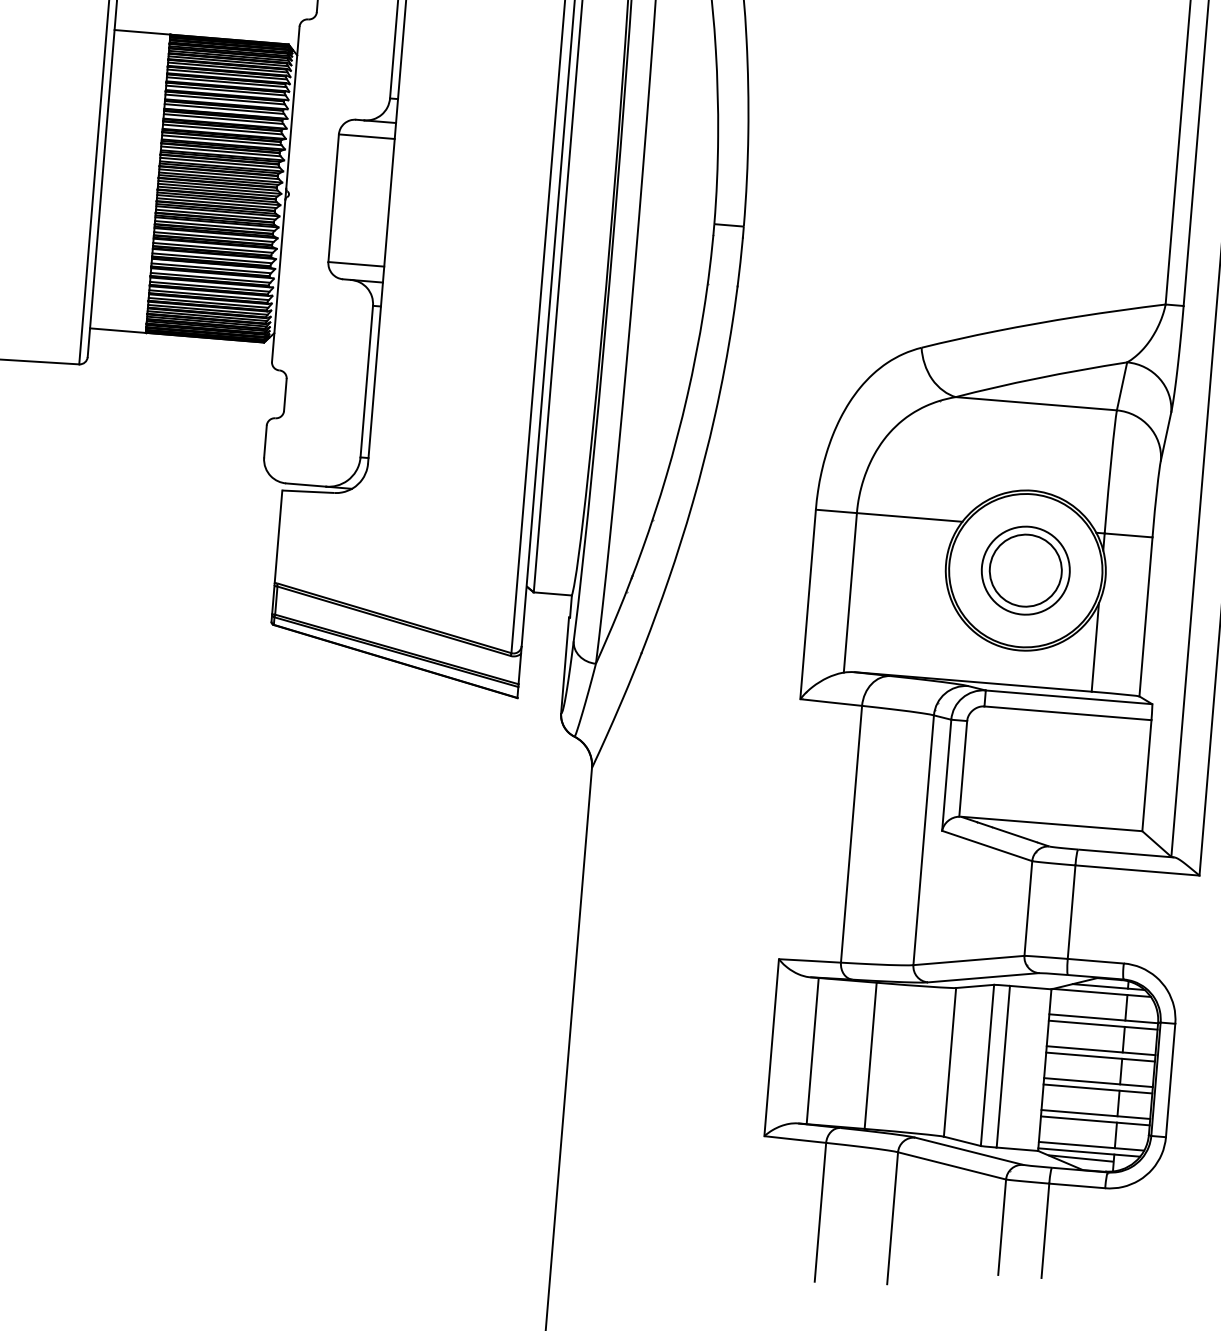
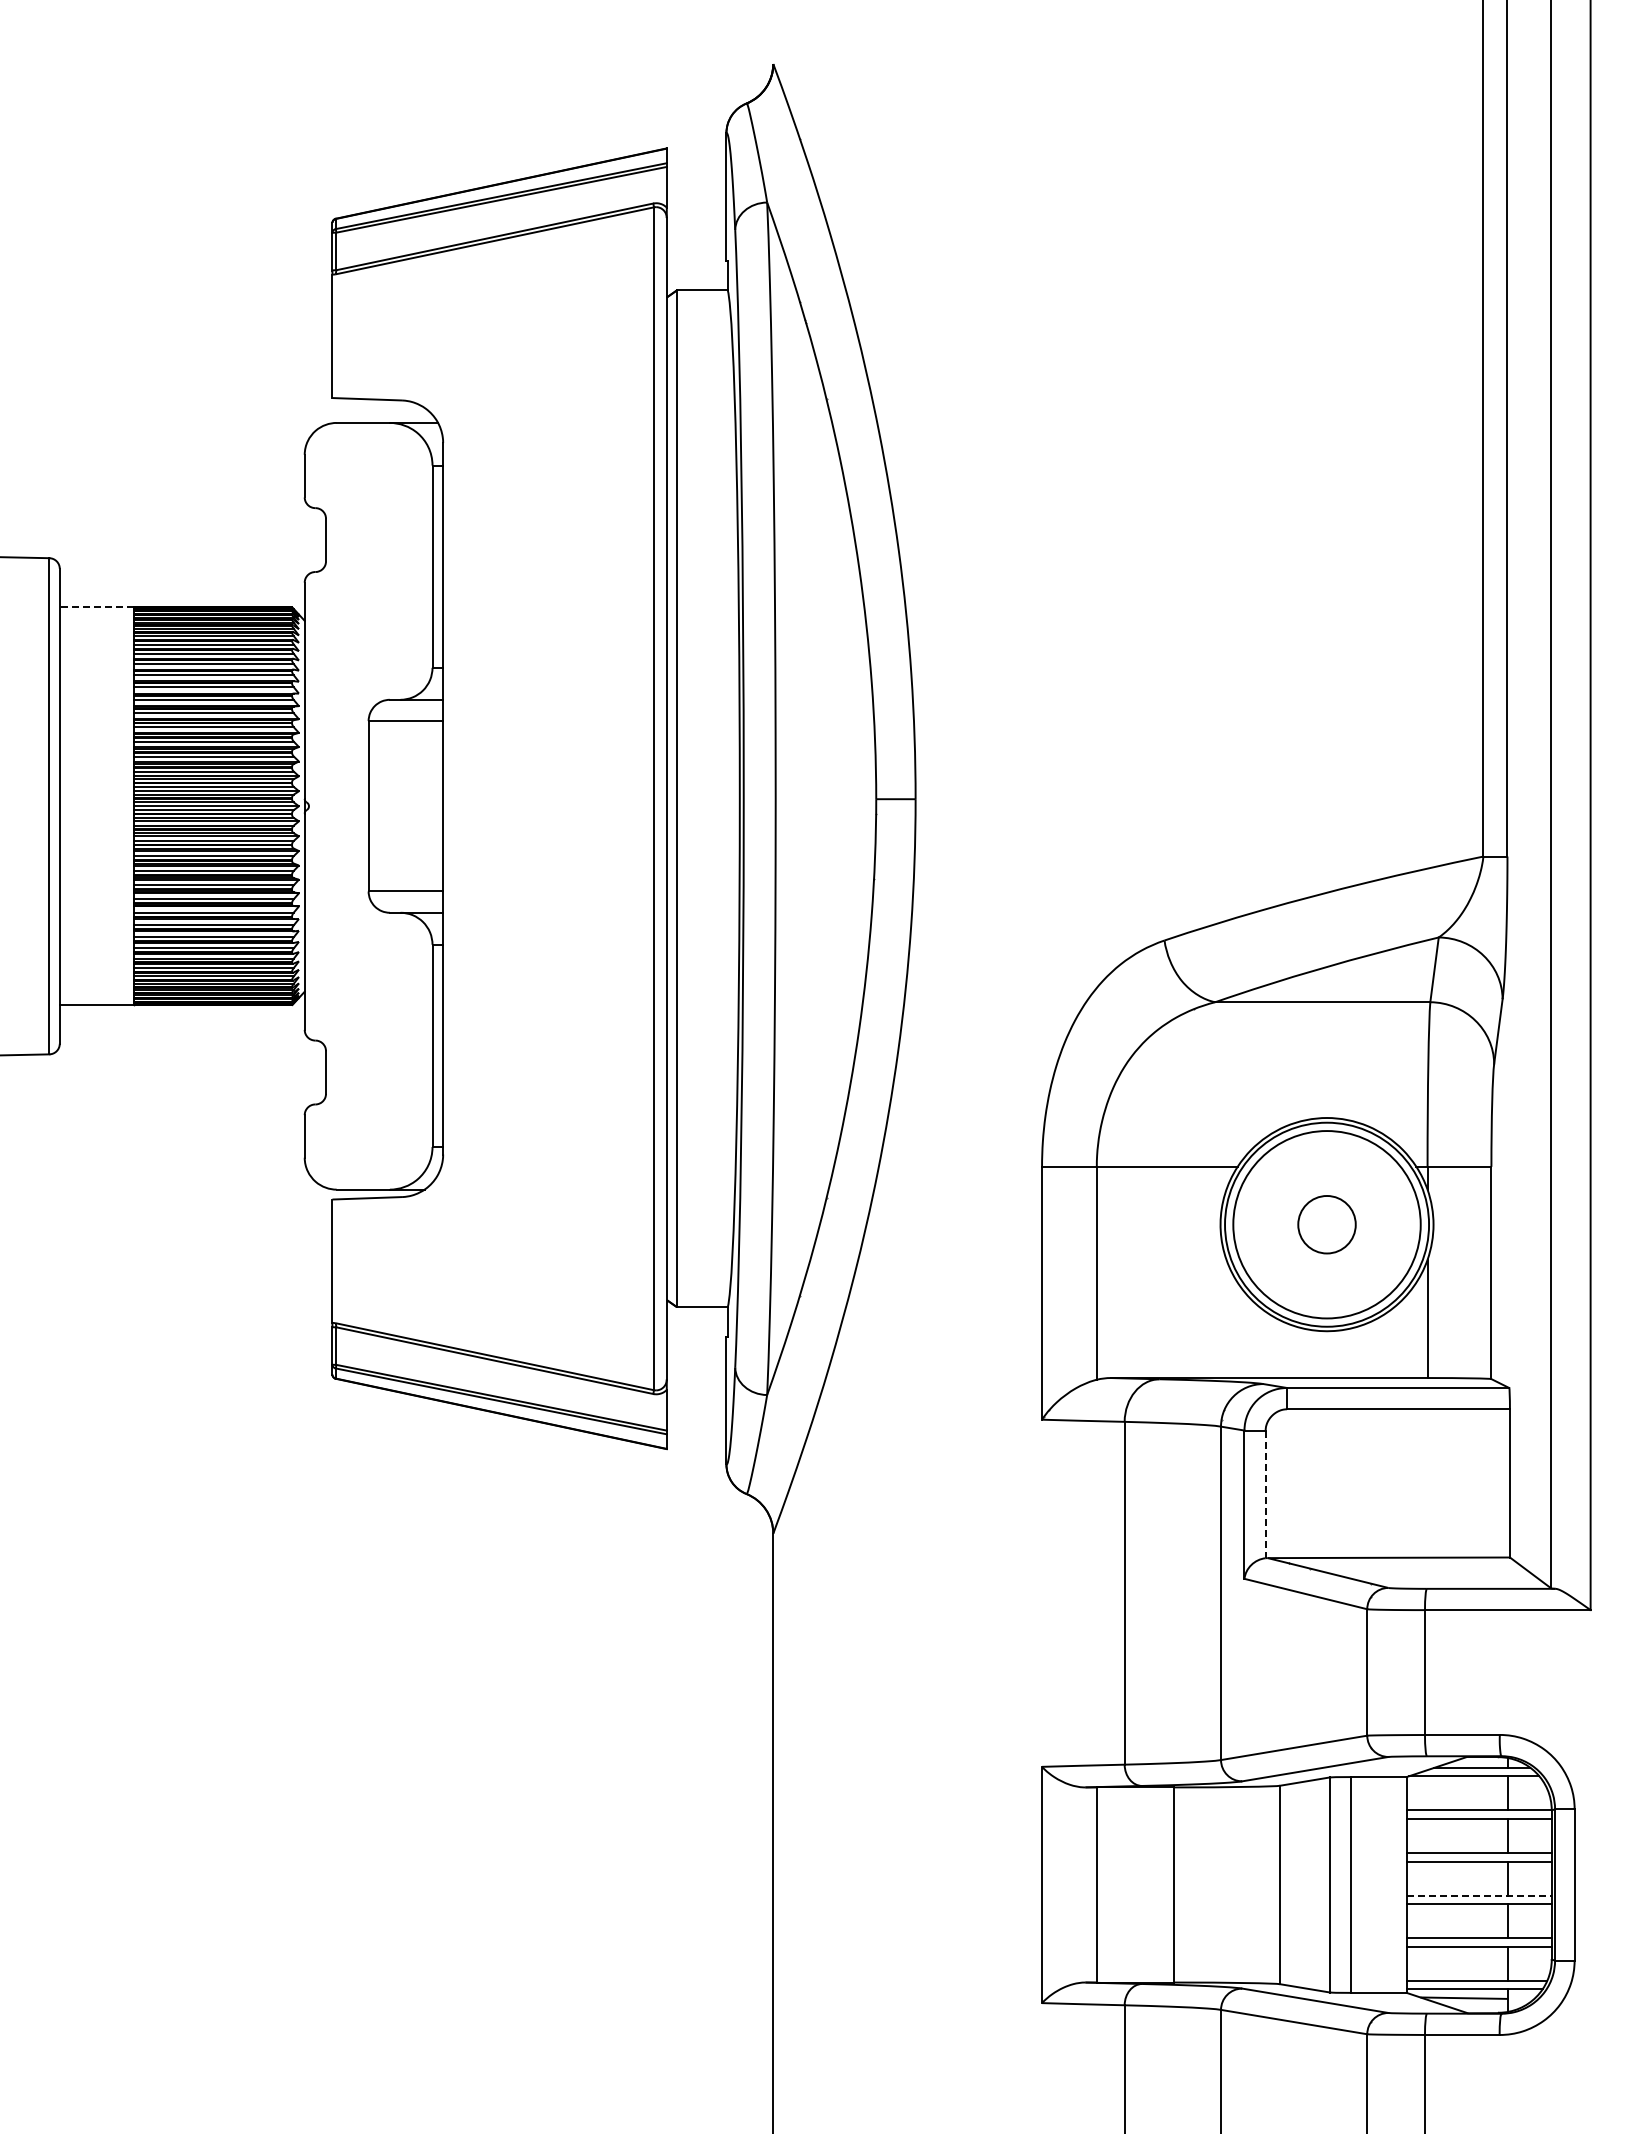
line: (142, 32) -> (96, 607), solid -> dashed
circle: (1025, 570) -> (1326, 1224), size x0.6
circle: (1025, 570) -> (1326, 1224), size x1.6
line: (963, 768) -> (1265, 1494), solid -> dashed
line: (1098, 1082) -> (1479, 1895), solid -> dashed

